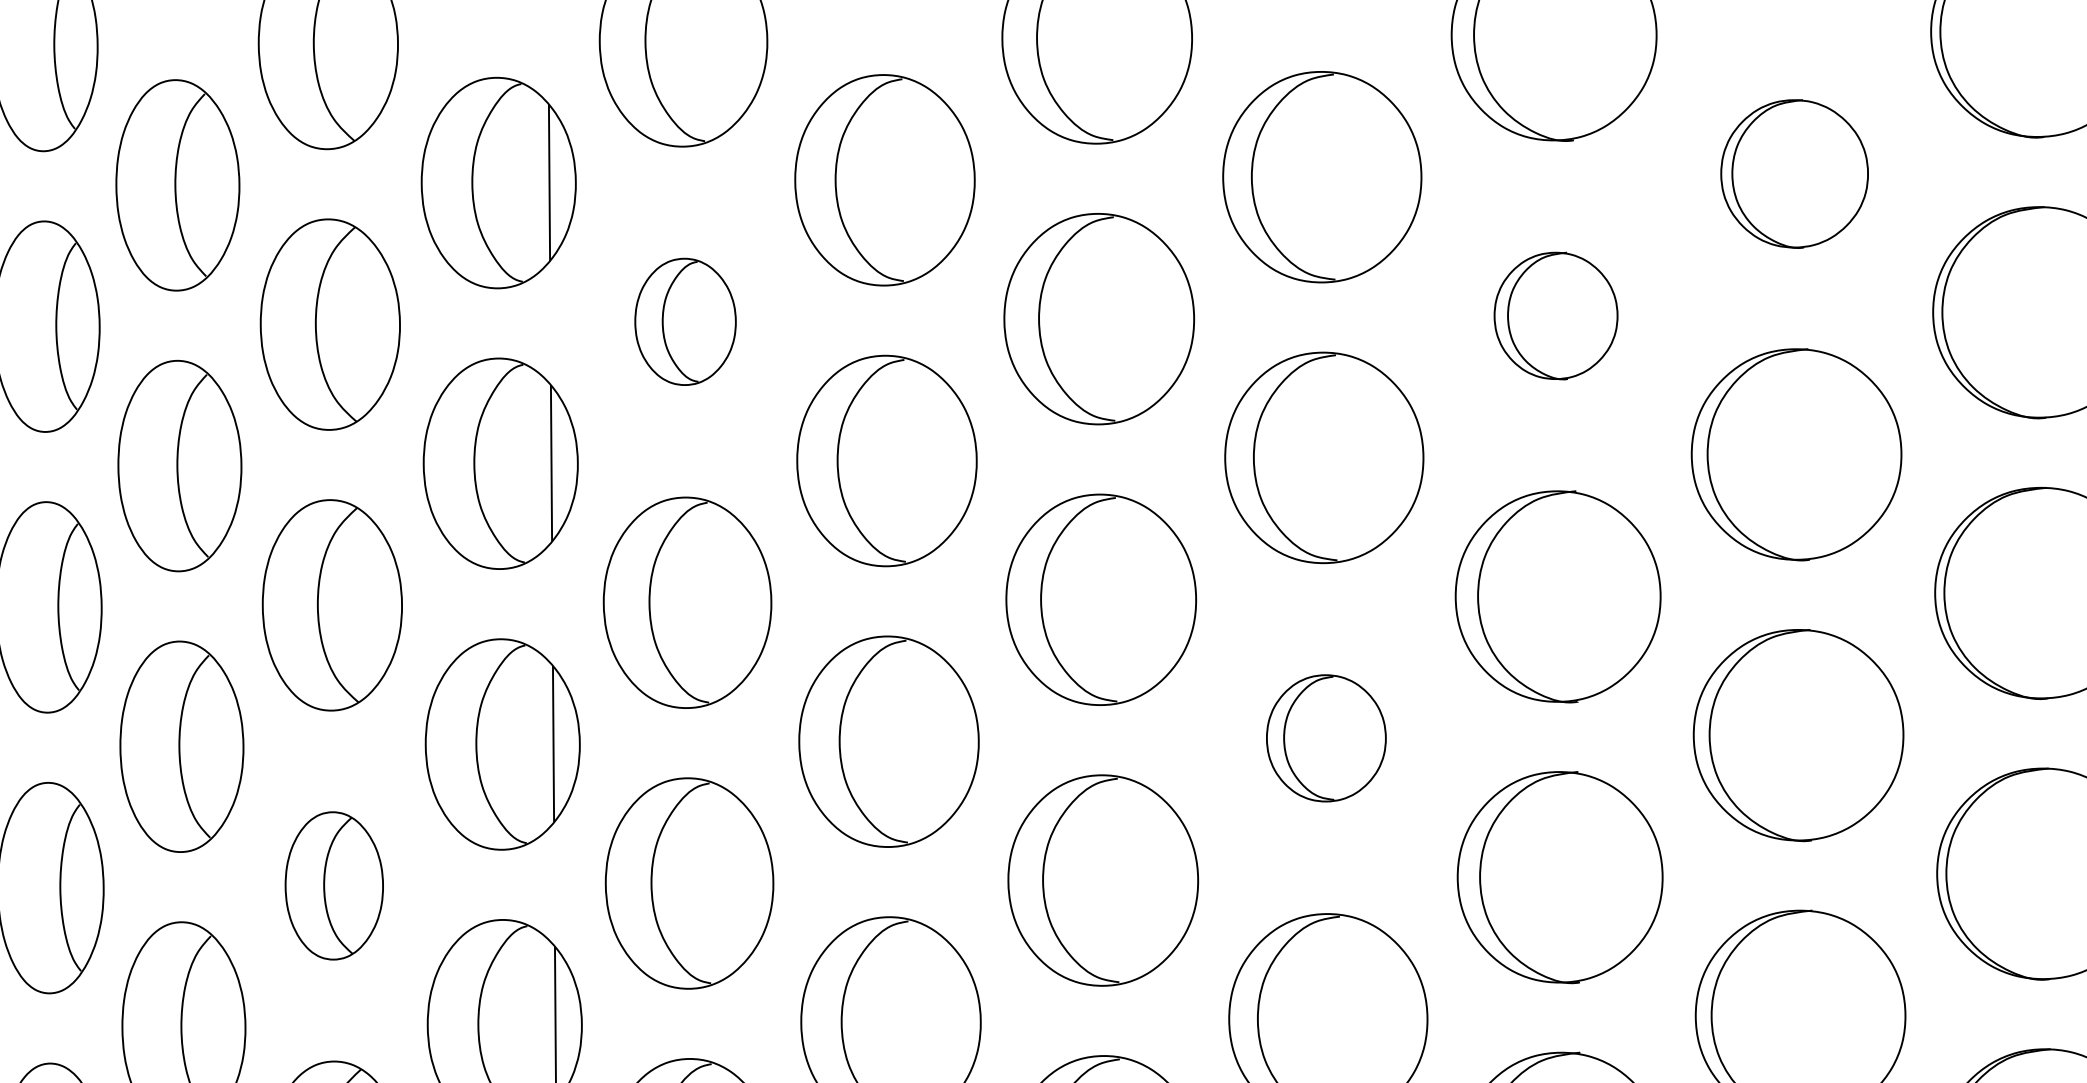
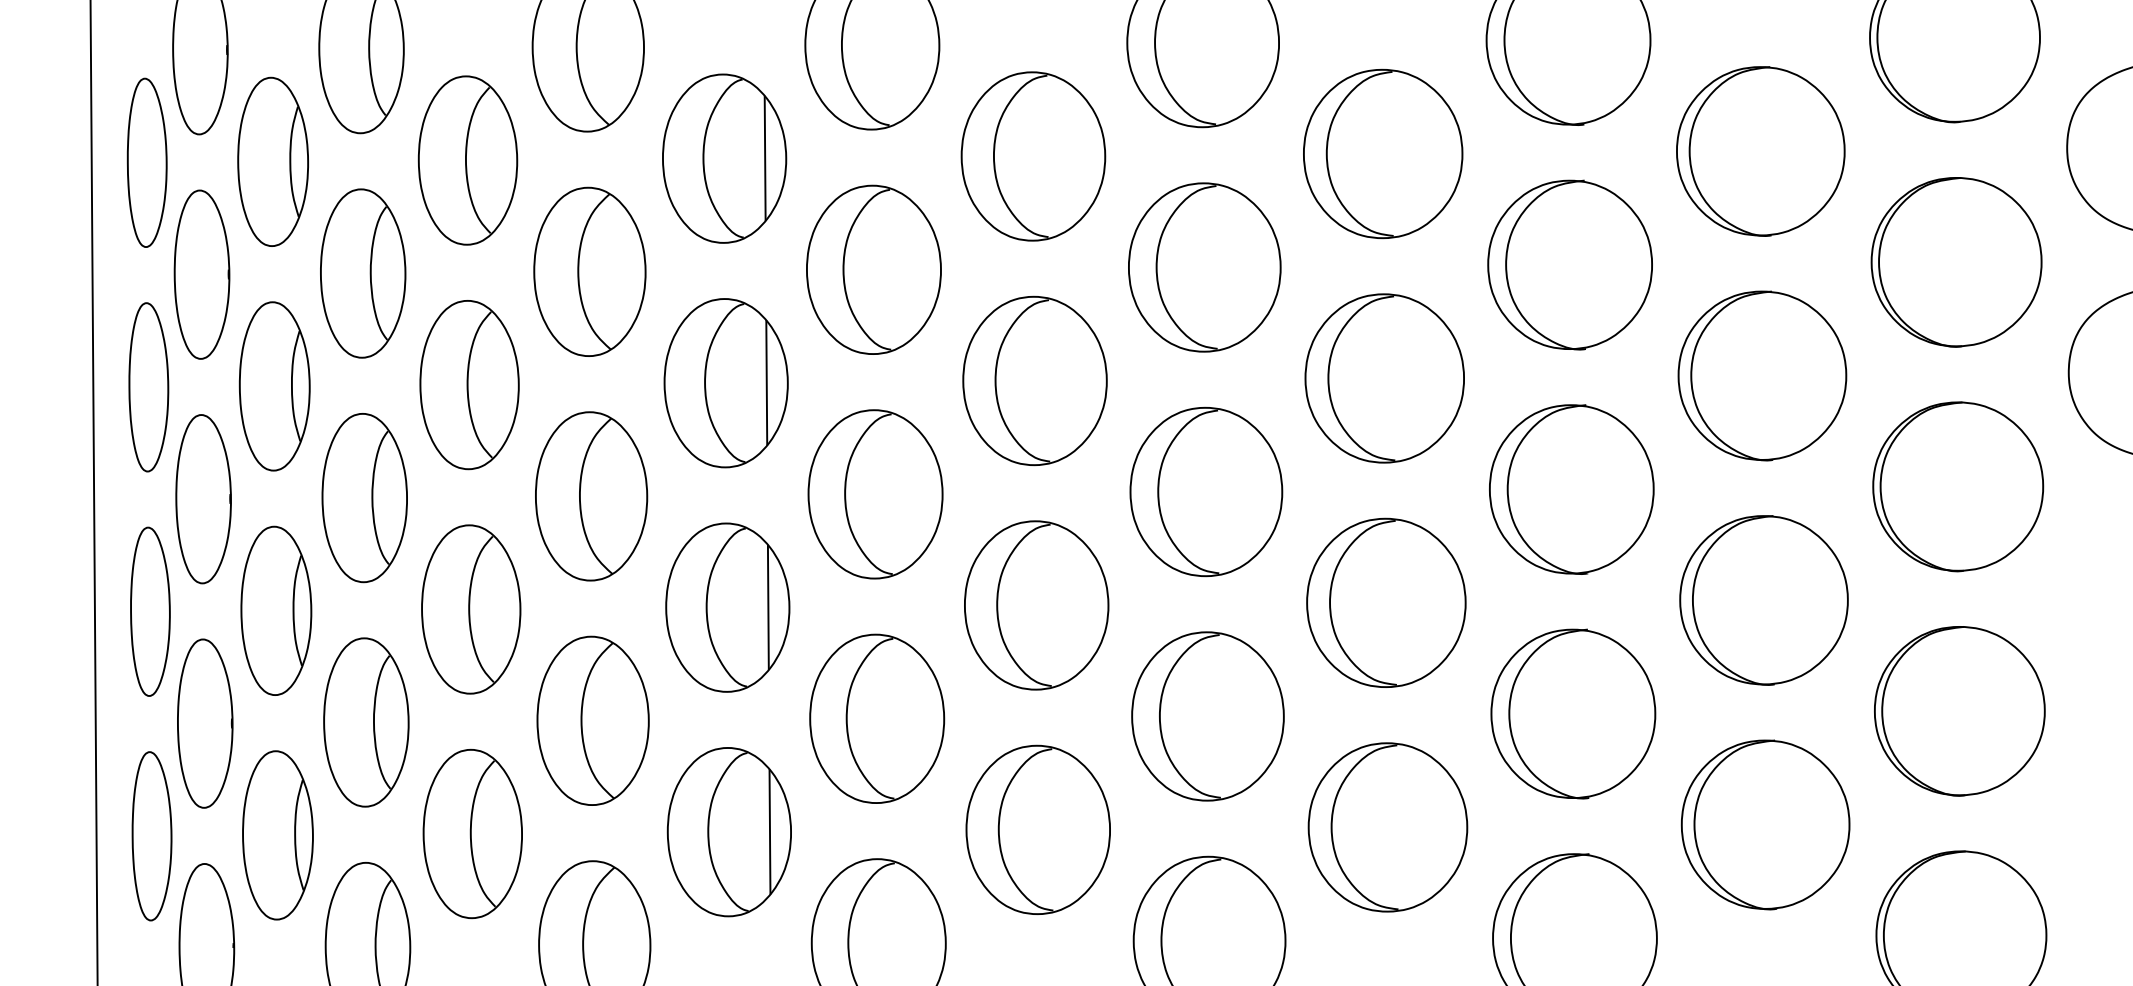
part: (1794, 174) -> (1760, 151), size x1.43
part: (1555, 315) -> (1569, 264), size x1.67
part: (684, 321) -> (873, 269), size x1.67
part: (1326, 738) -> (1386, 602), size x1.67
part: (333, 885) -> (592, 720), size x1.43

